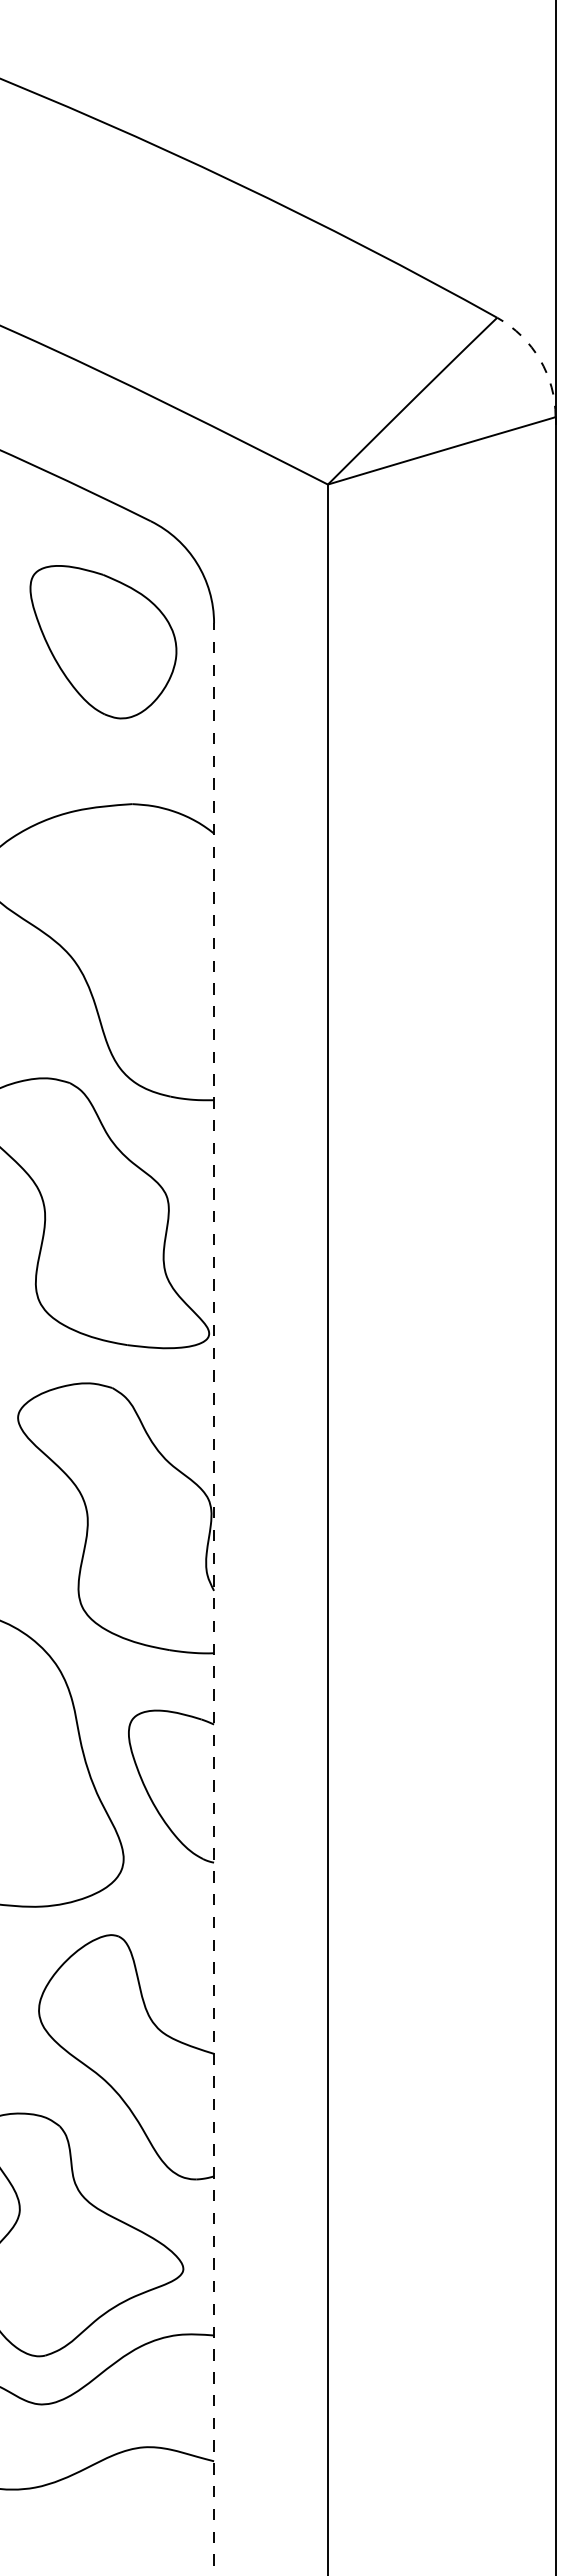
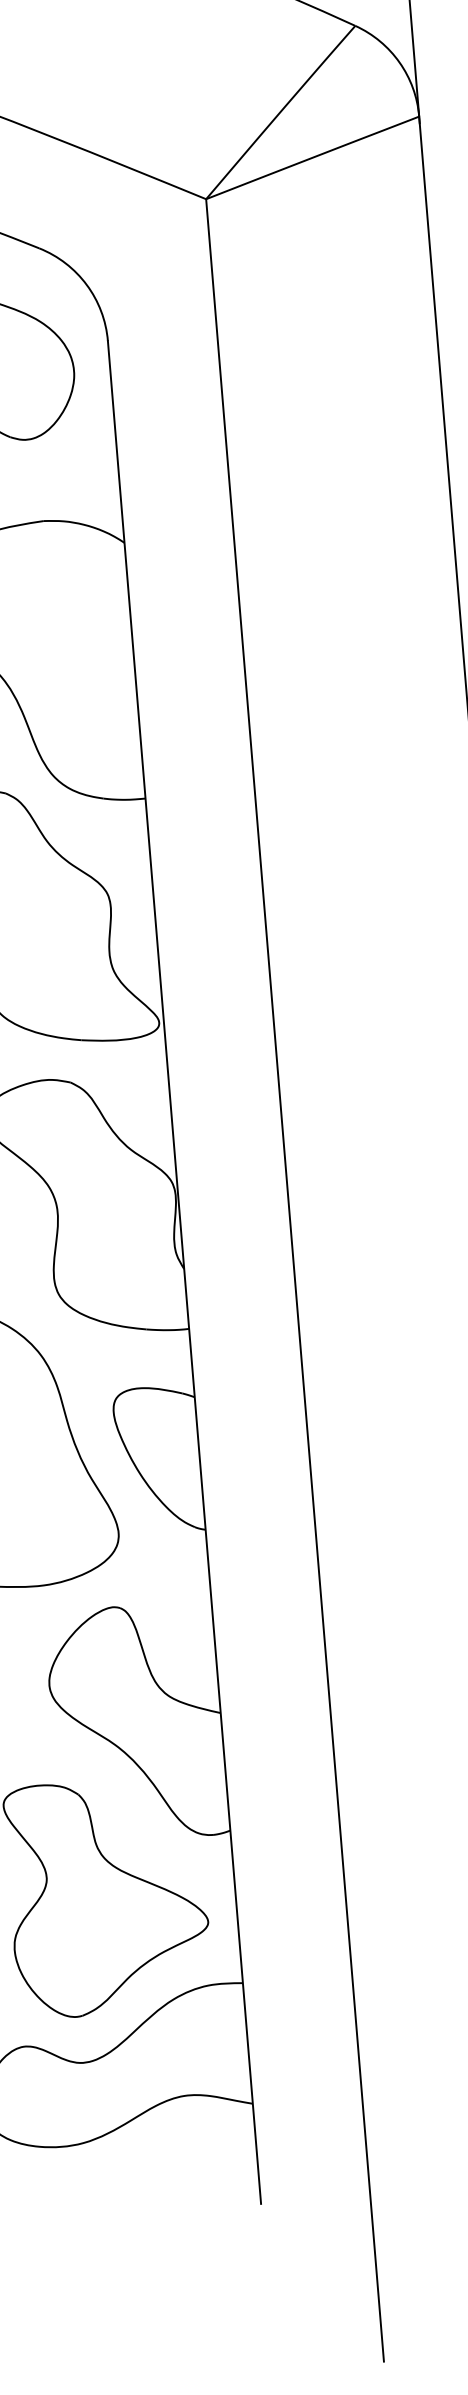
arc: (539, 359) -> (399, 62), dashed -> solid
line: (214, 1593) -> (184, 1271), dashed -> solid

